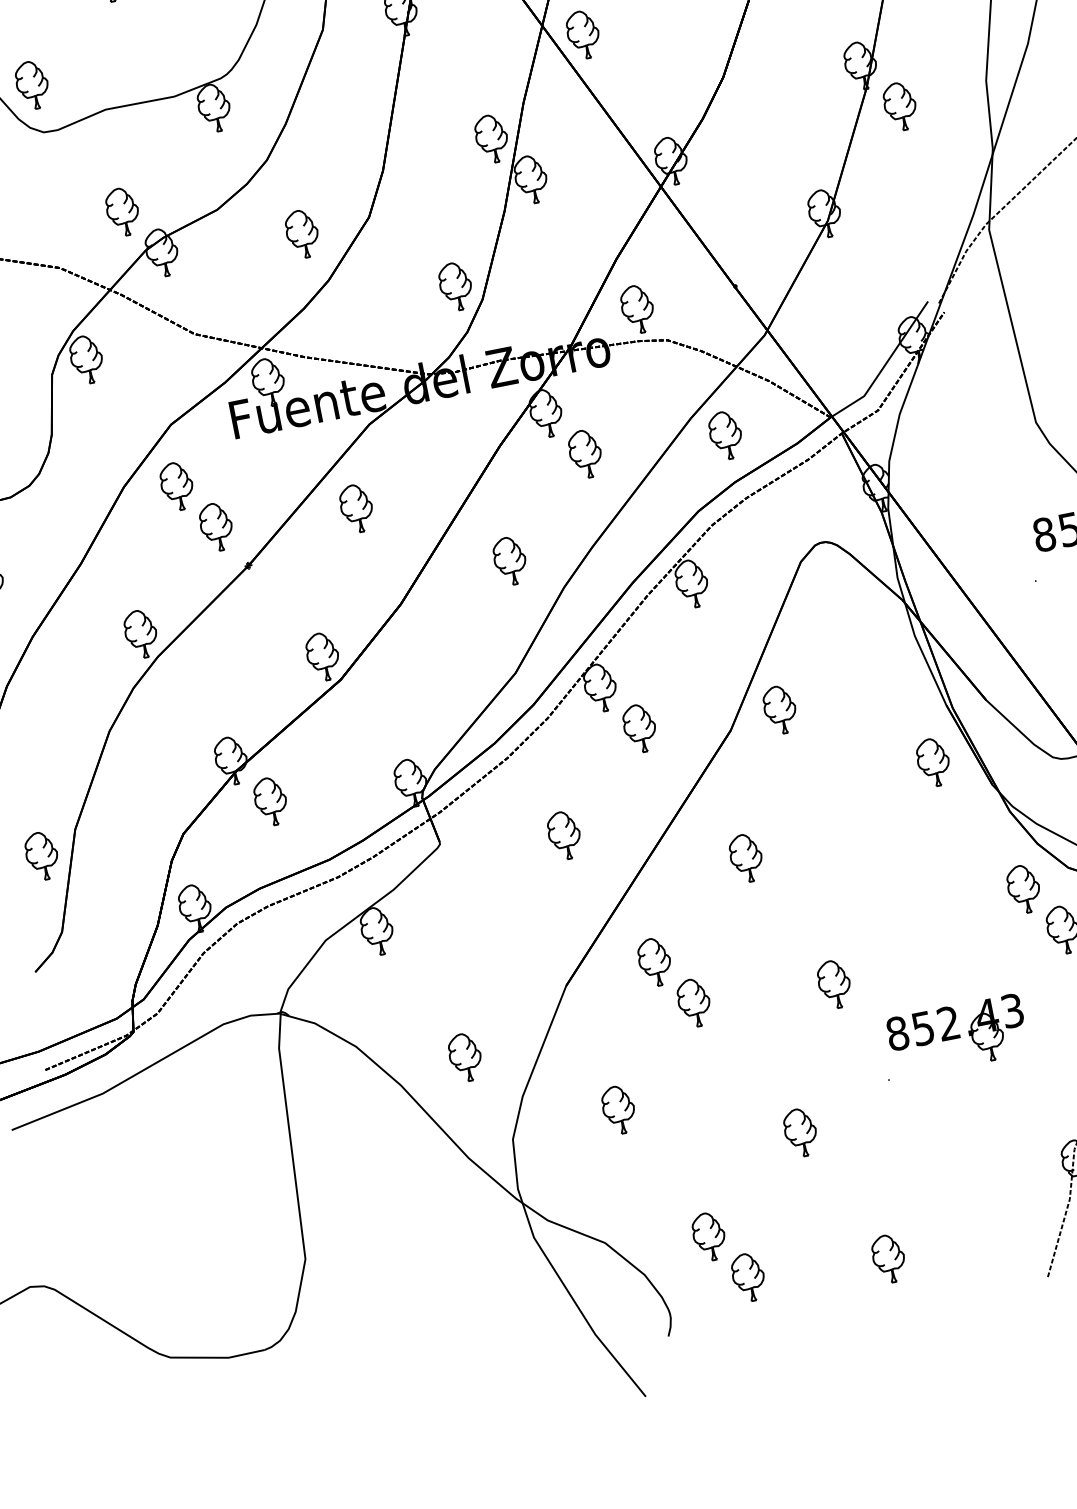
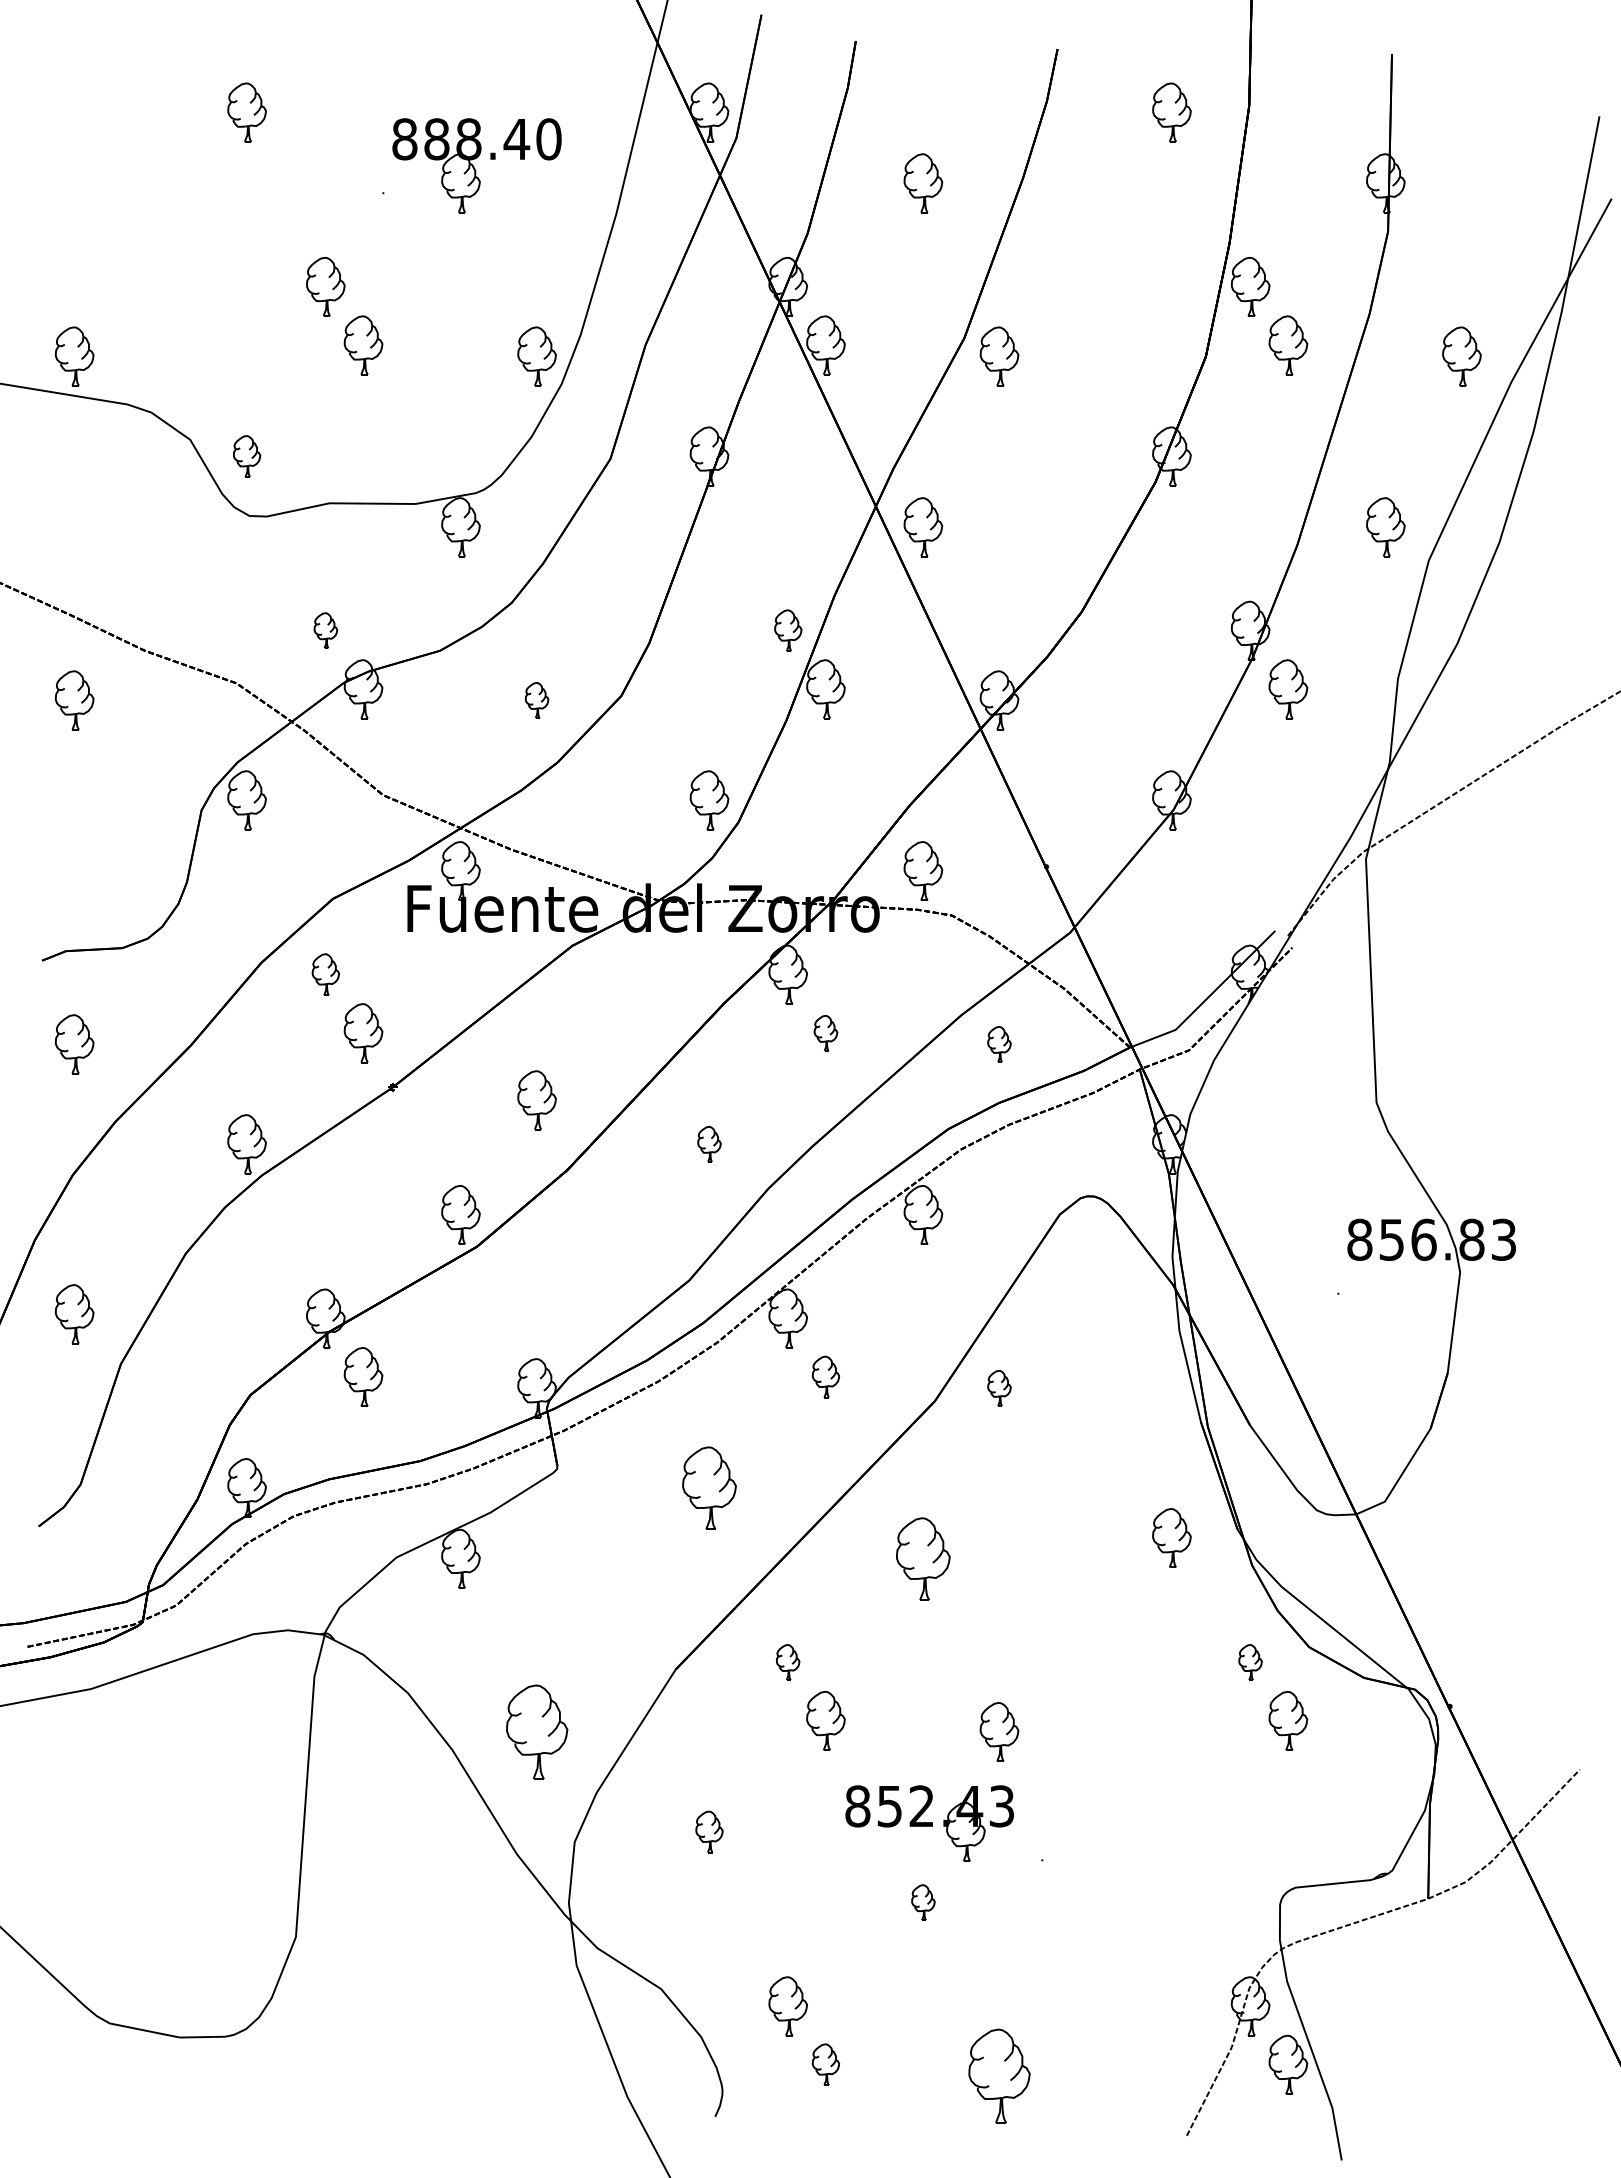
part: (32, 85) -> (246, 456), size x0.7
part: (492, 138) -> (788, 630), size x0.7
part: (122, 211) -> (325, 630), size x0.6
part: (302, 234) -> (536, 700), size x0.6
part: (725, 435) -> (999, 1044), size x0.6
part: (585, 454) -> (825, 1033), size x0.6
part: (176, 486) -> (325, 974), size x0.7
part: (356, 508) -> (536, 1100), moved
part: (510, 561) -> (709, 1144), size x0.6
part: (780, 710) -> (999, 1388), size x0.6
part: (639, 728) -> (825, 1376), size x0.7
part: (933, 762) -> (1171, 1537), moved
part: (564, 835) -> (709, 1487), size x1.4
part: (42, 856) -> (74, 1314), moved
part: (746, 857) -> (923, 1558), size x1.4
part: (1023, 889) -> (1250, 1662), size x0.6
part: (654, 962) -> (787, 1662), size x0.6
part: (957, 1035) -> (929, 1823), moved
part: (464, 1057) -> (536, 1731), size x1.6
part: (618, 1109) -> (709, 1831), size x0.7
part: (800, 1132) -> (923, 1902), size x0.6
part: (888, 1258) -> (999, 2075), size x1.6
part: (748, 1277) -> (825, 2064), size x0.7

